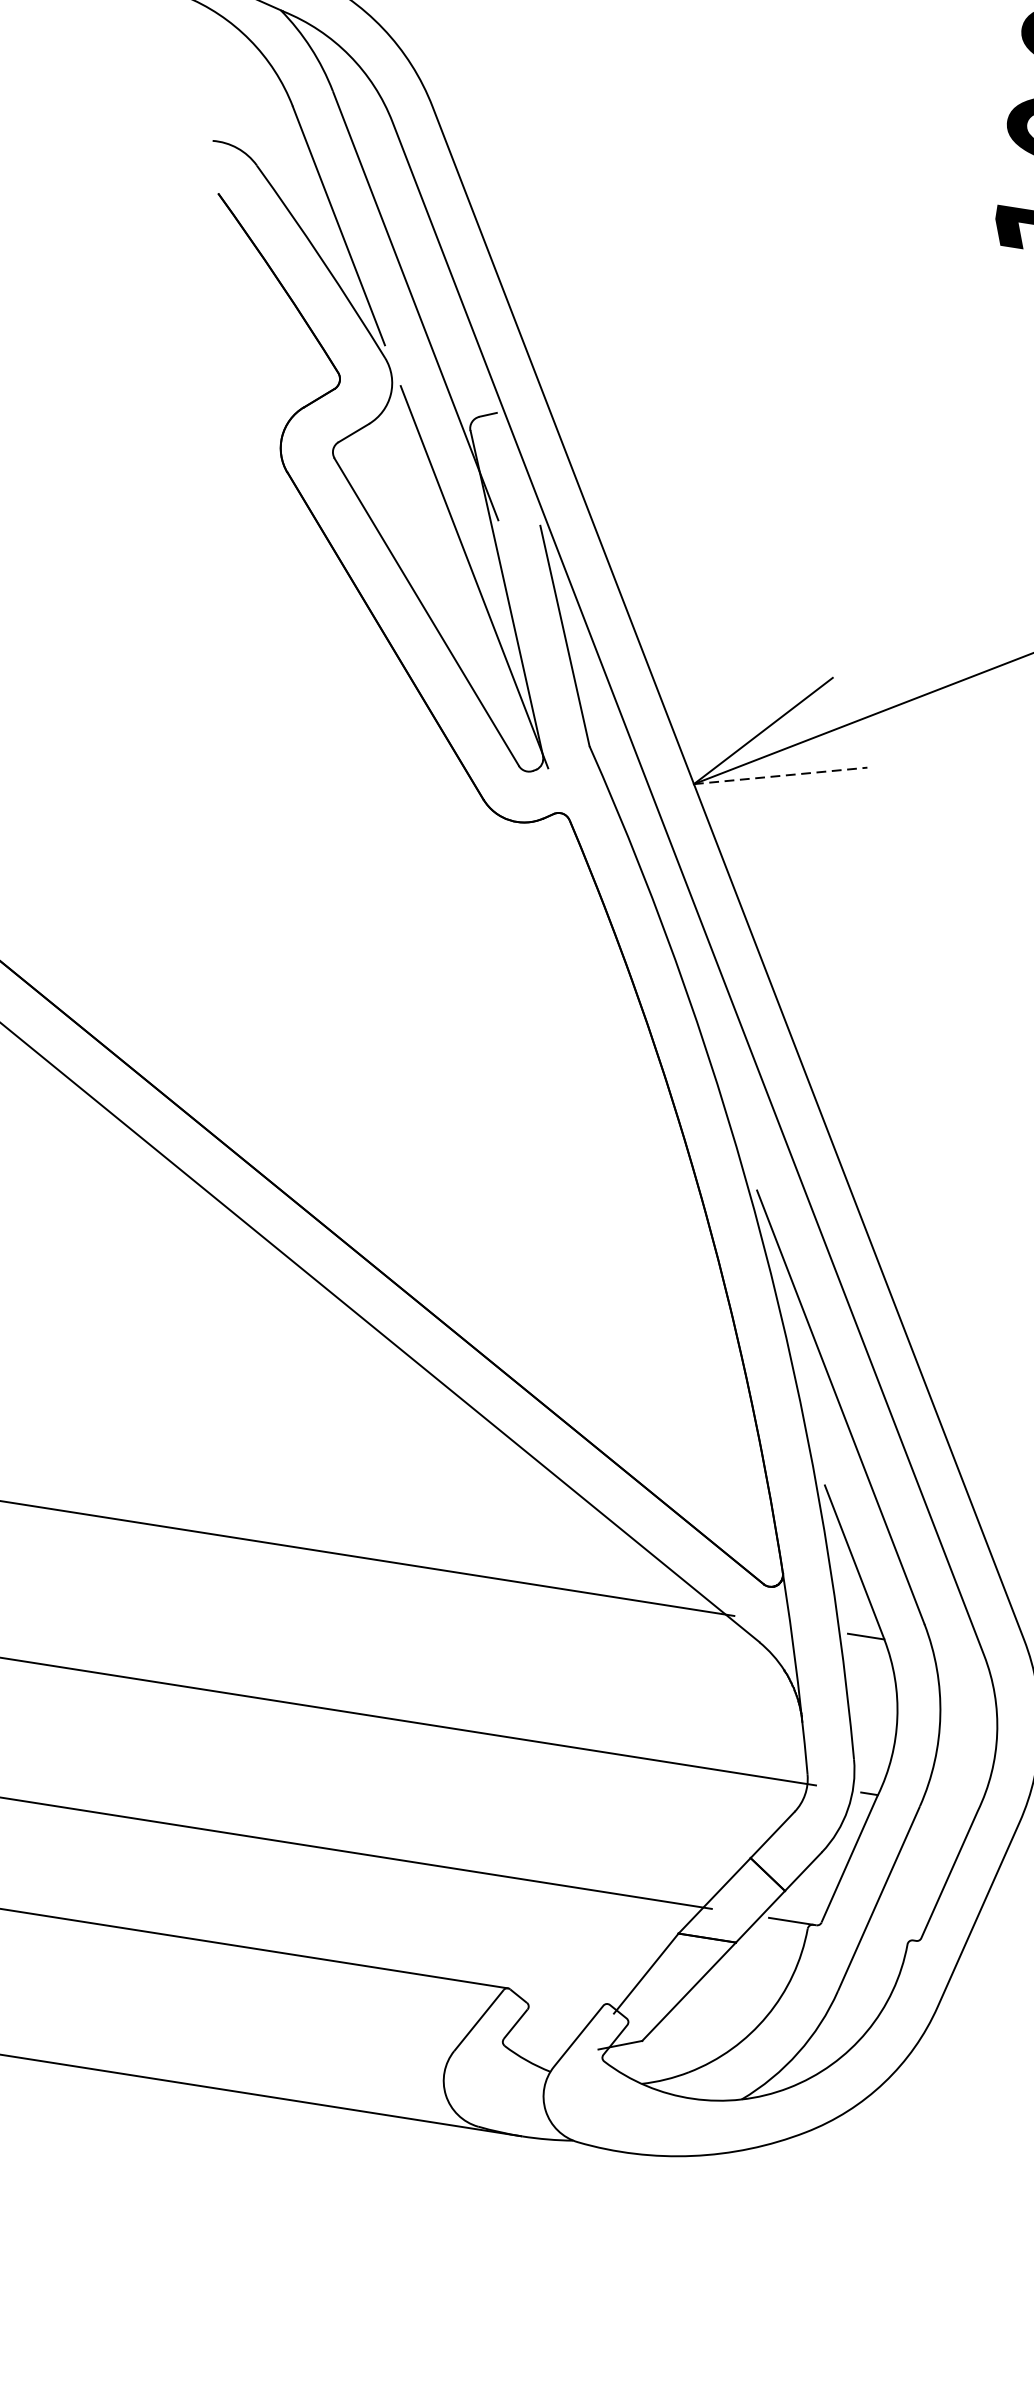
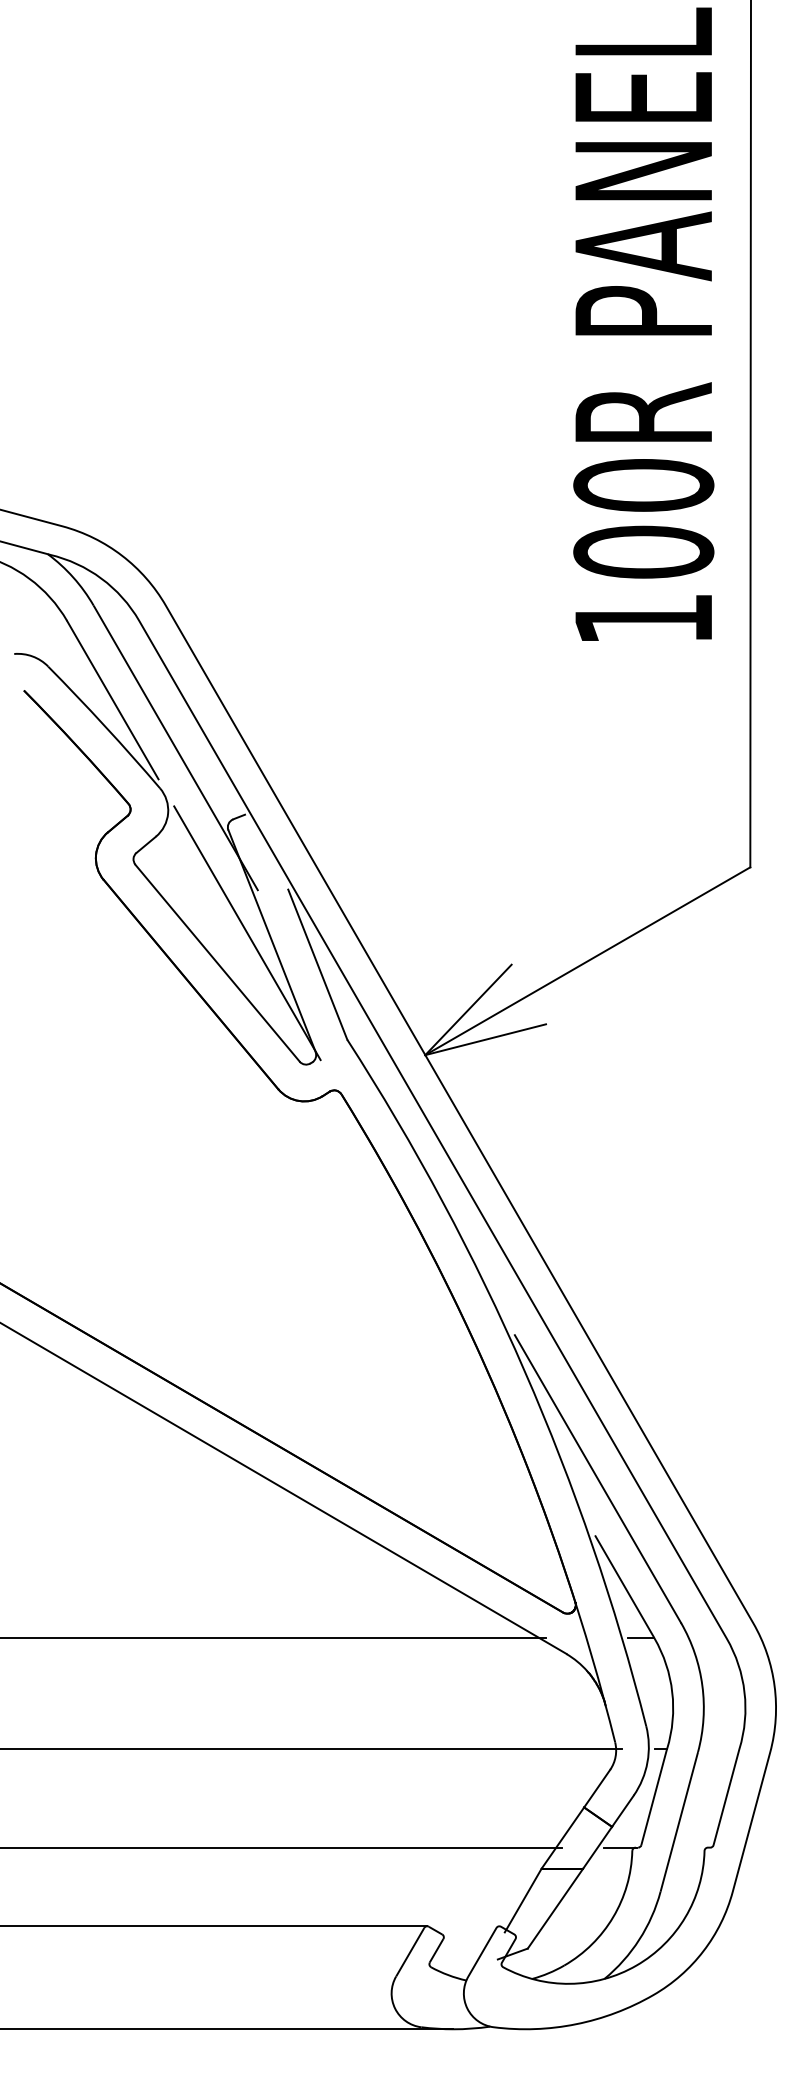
line: (781, 775) -> (486, 1039), dashed -> solid

